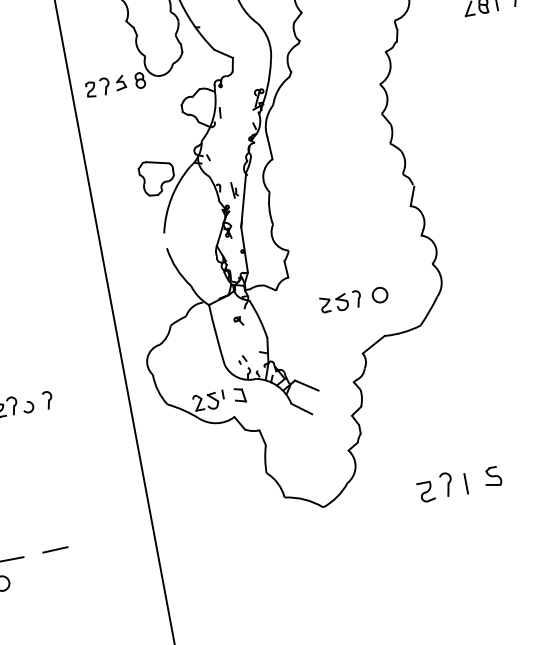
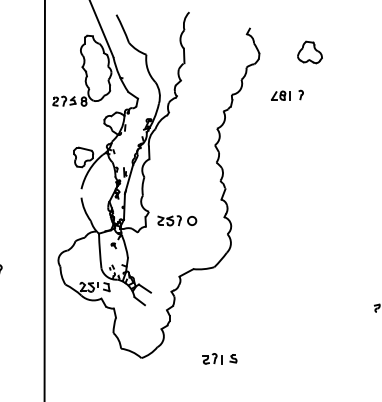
part: (354, 299) -> (177, 220), moved
part: (458, 482) -> (219, 358), size x0.71

